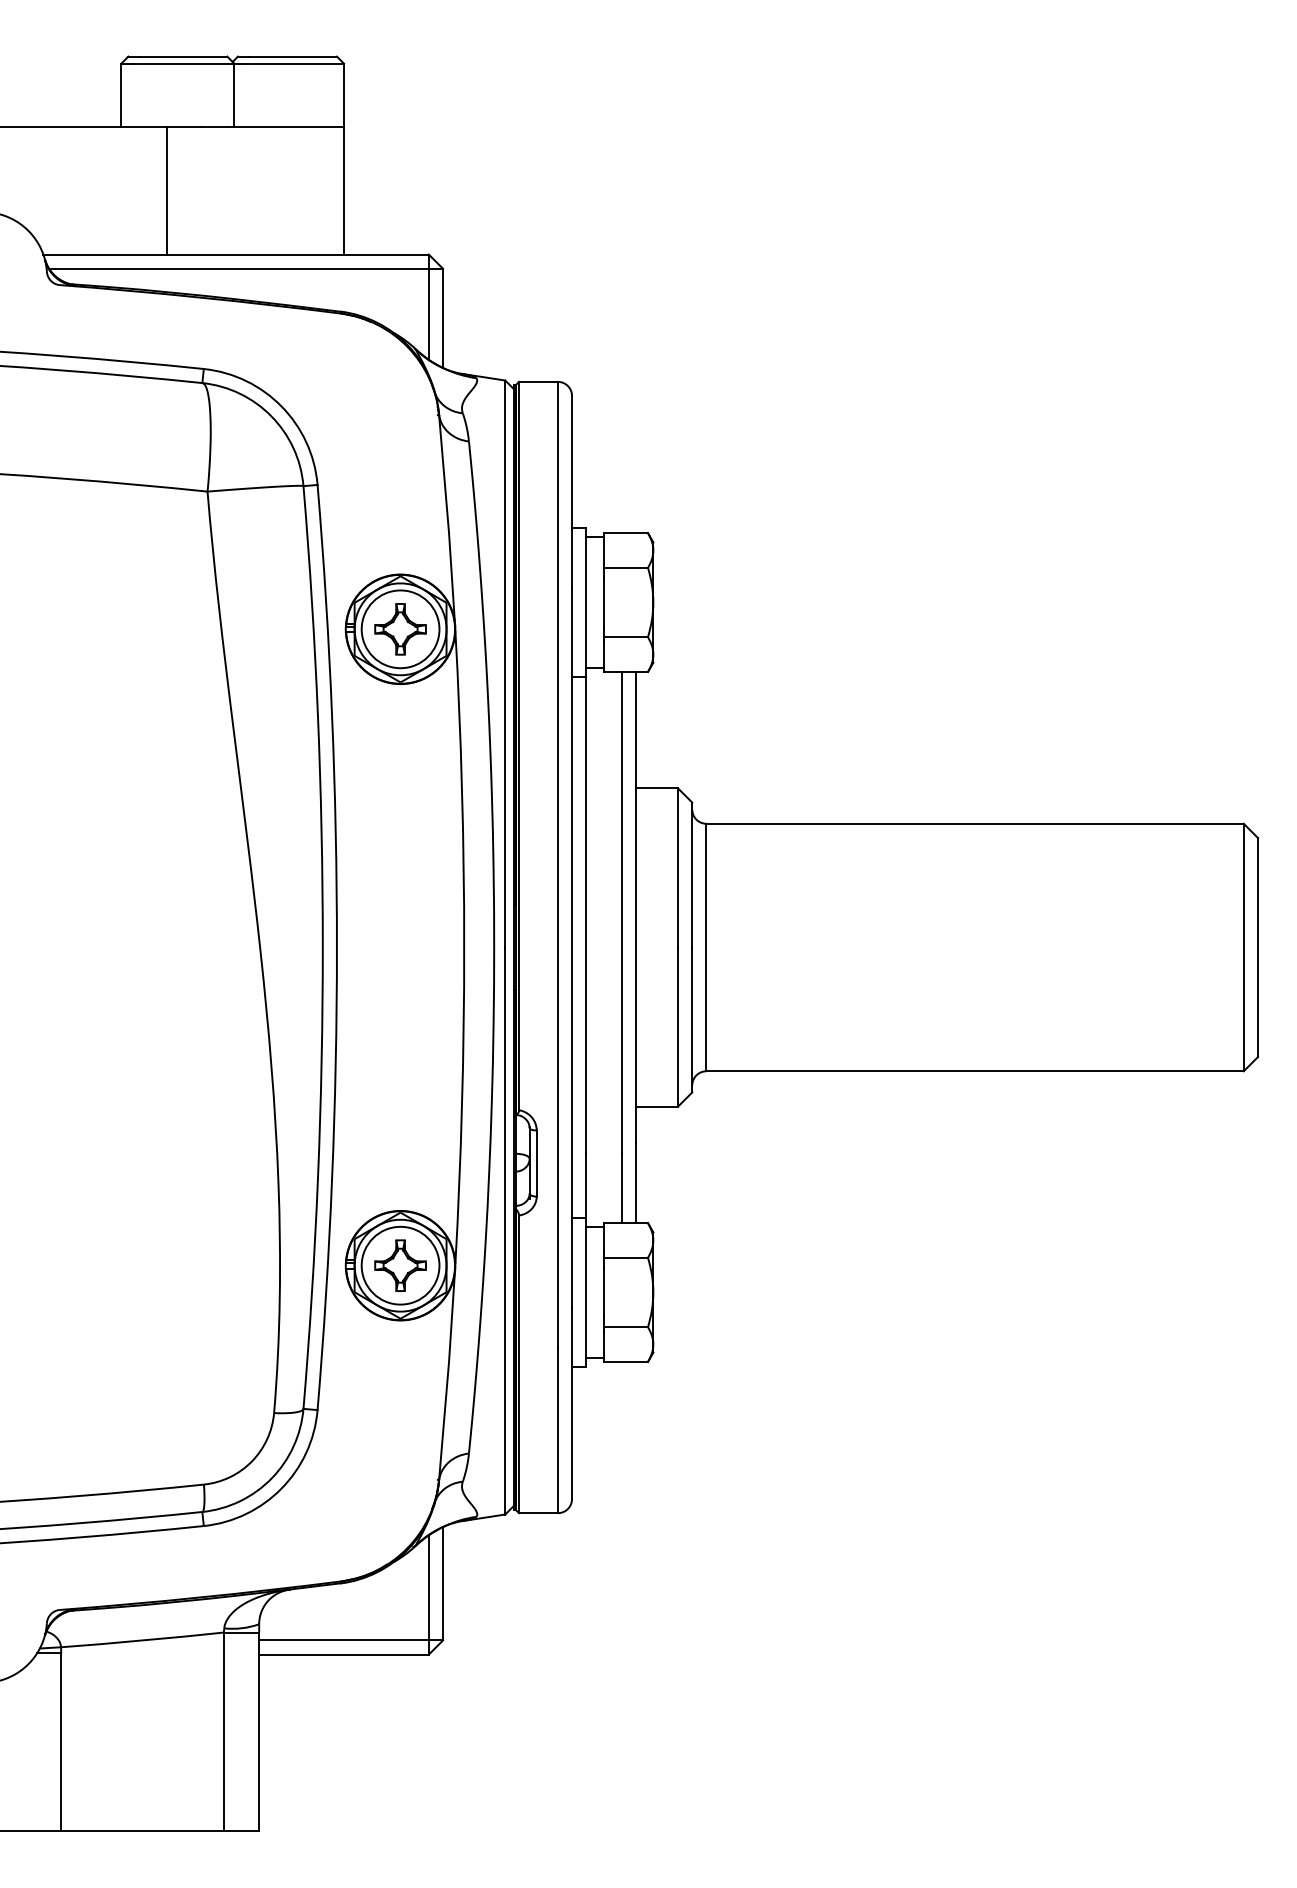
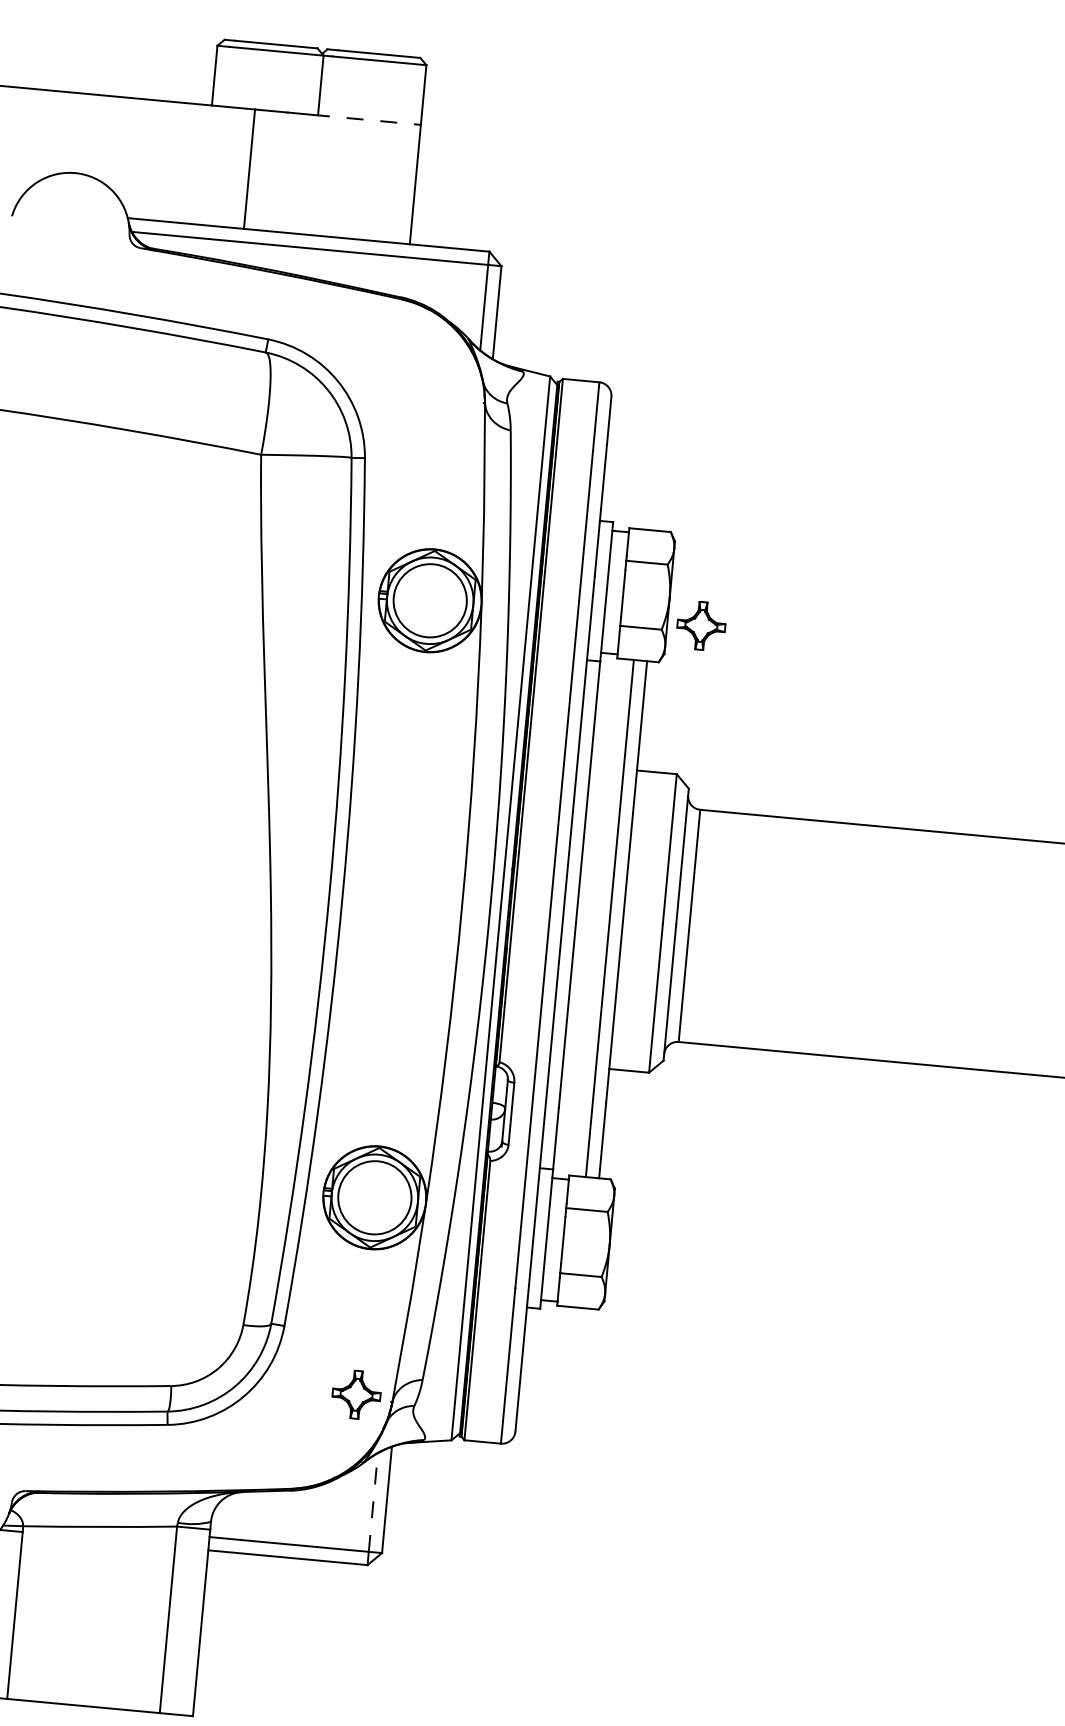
line: (286, 127) -> (366, 120), solid -> dashed
part: (400, 629) -> (701, 626), moved
part: (400, 1265) -> (356, 1394), moved
line: (428, 1587) -> (373, 1502), solid -> dashed

